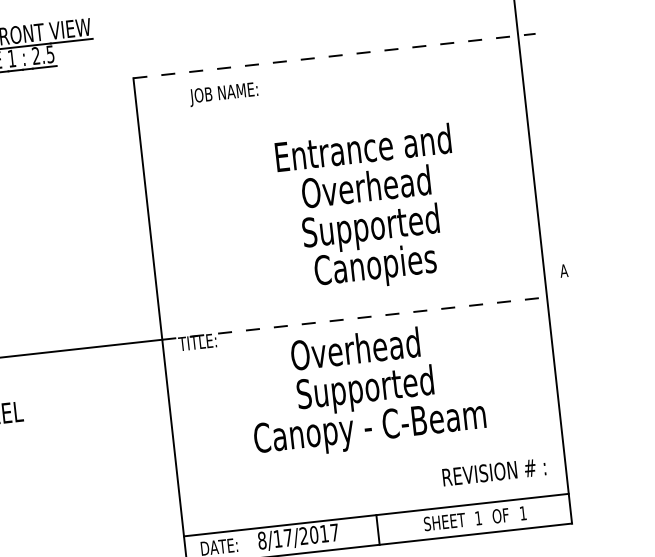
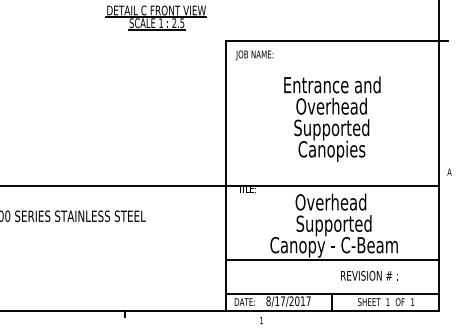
line: (335, 56) -> (337, 41), dashed -> solid
text: (223, 94) -> (254, 55), moved
text: (370, 208) -> (332, 118), moved
line: (354, 318) -> (332, 185), dashed -> solid
line: (369, 454) -> (332, 260), added
text: (494, 471) -> (369, 275), moved

